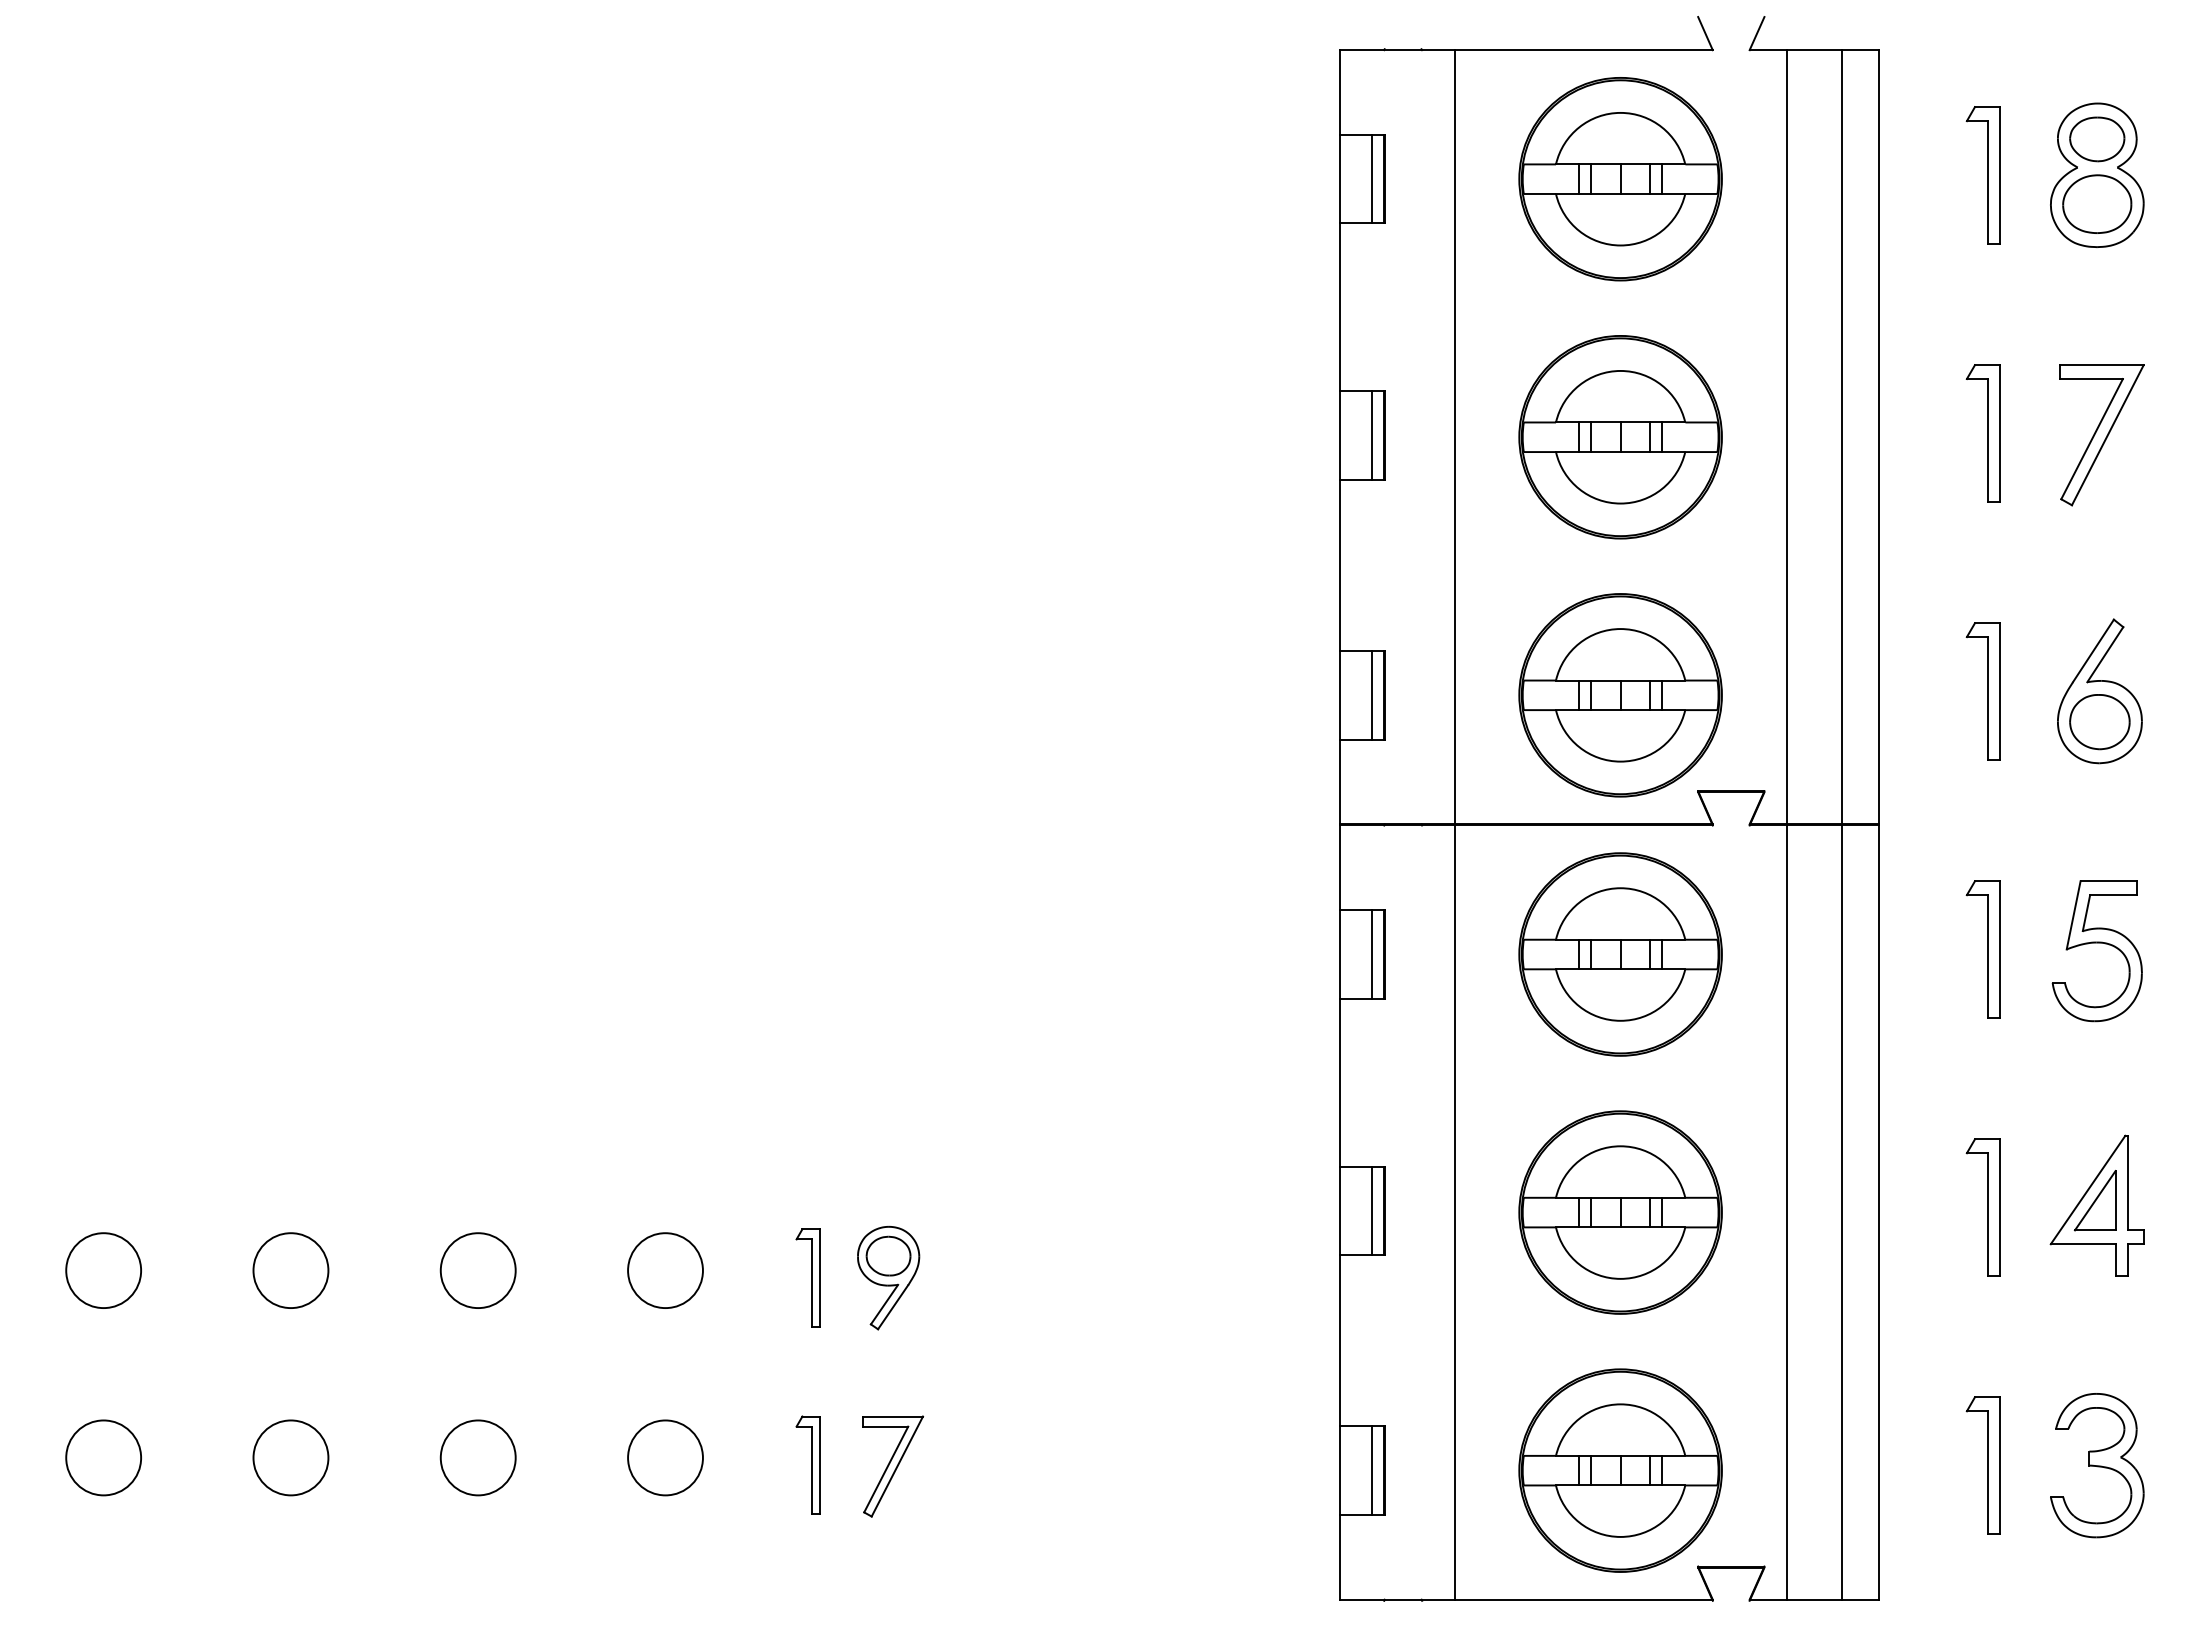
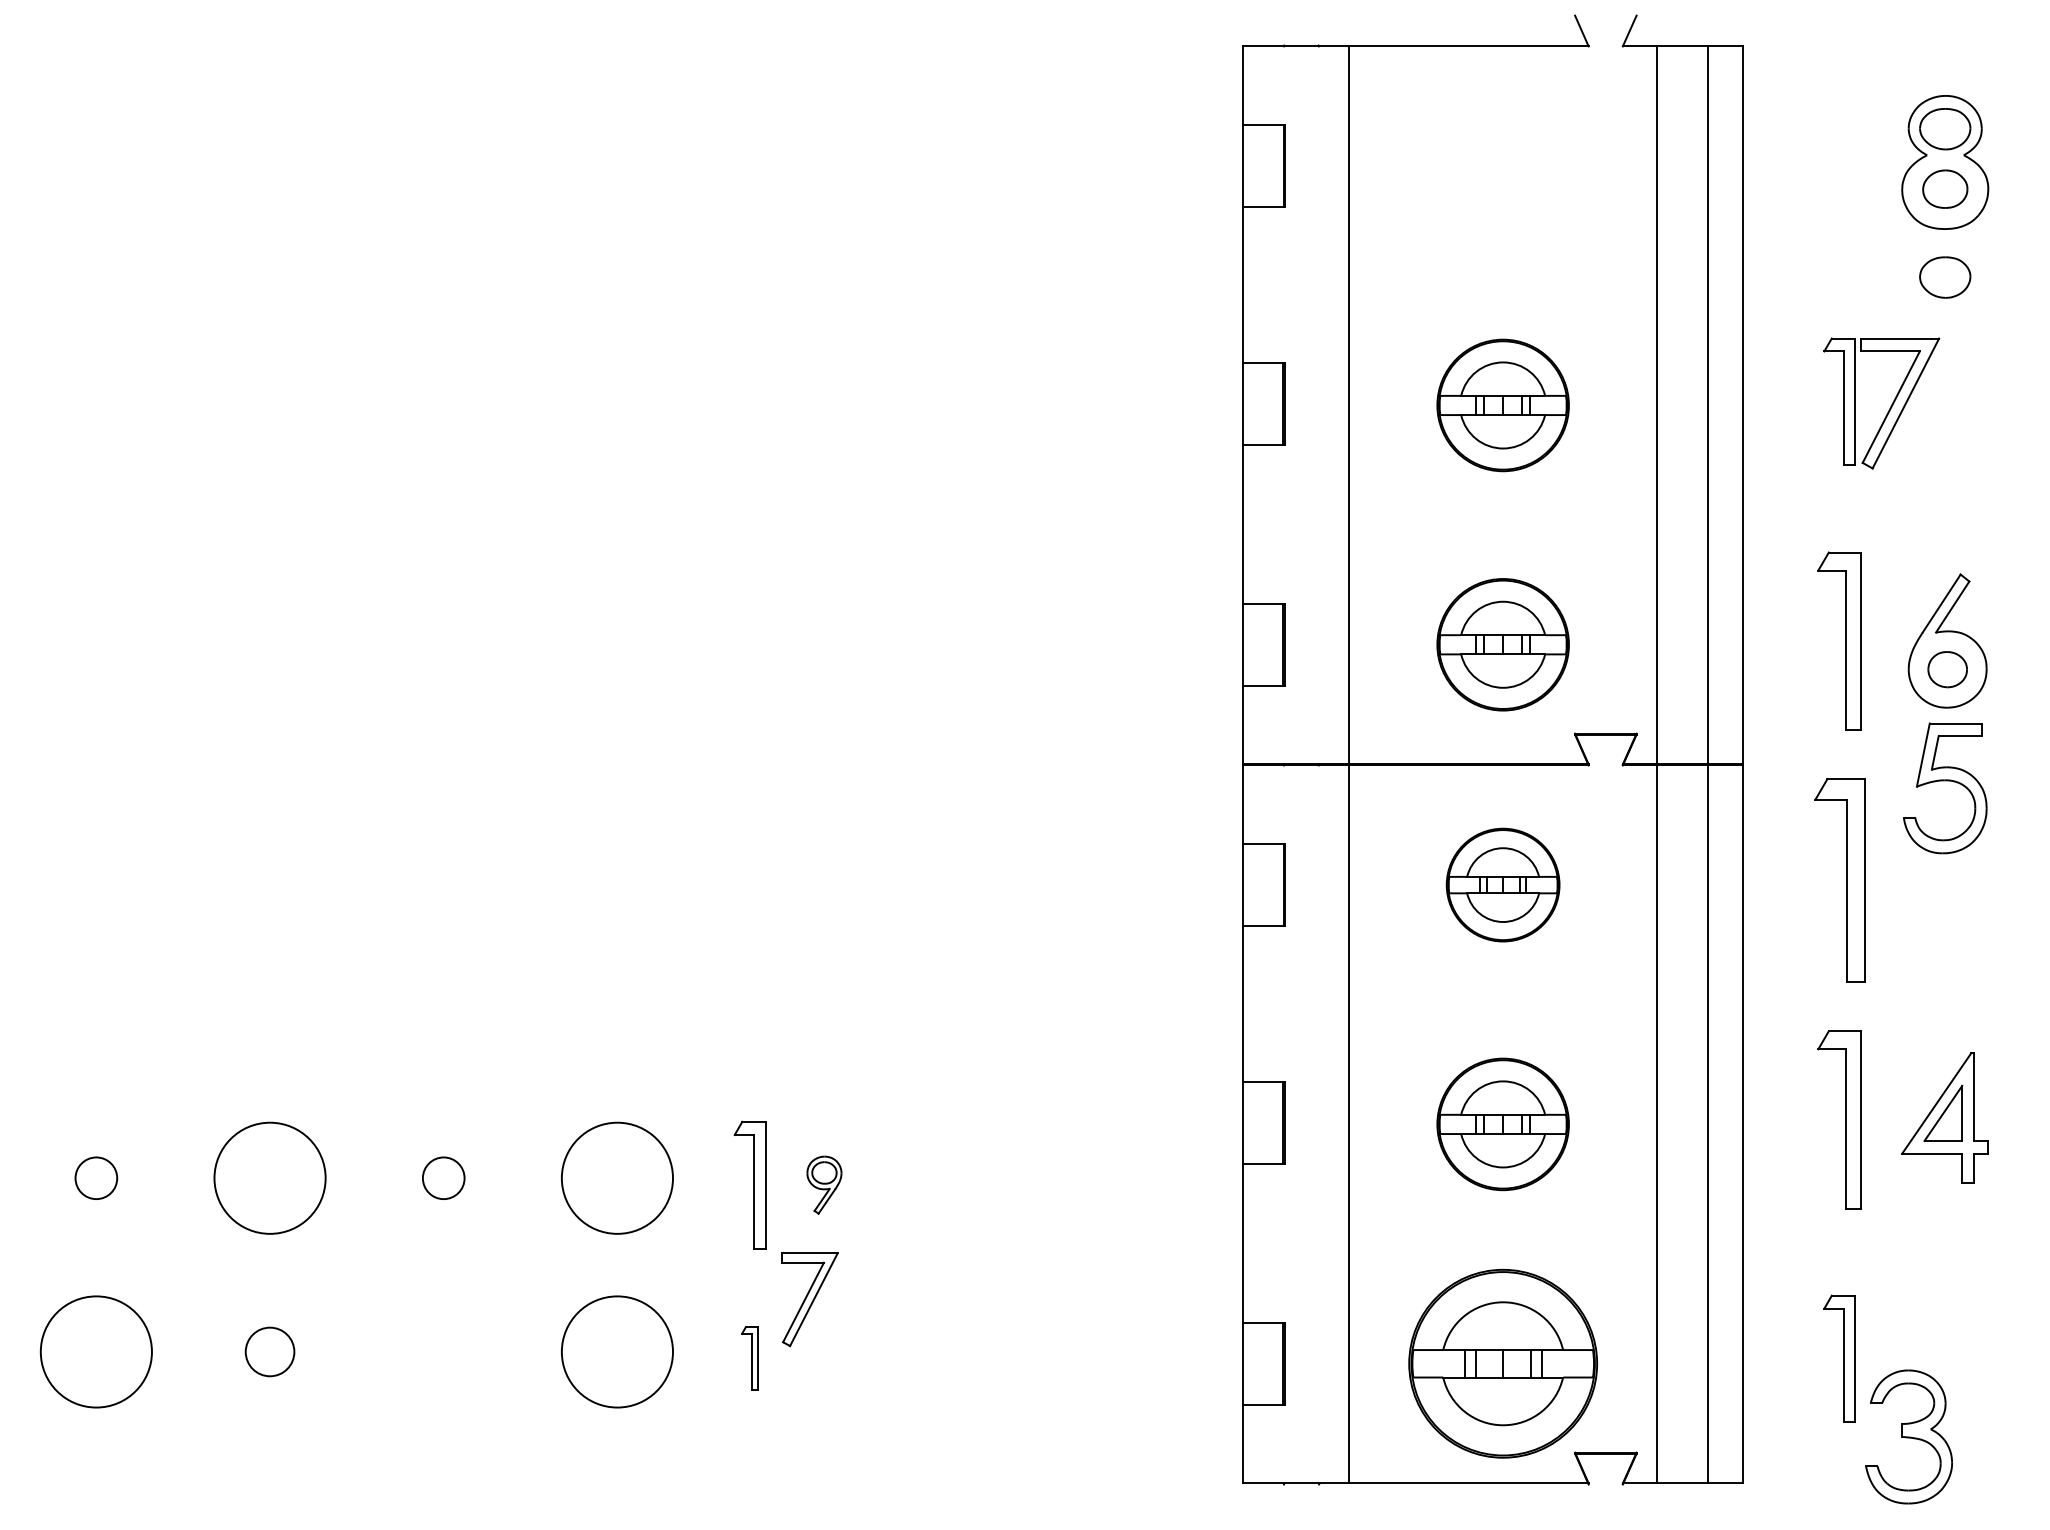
part: (1982, 175) -> (1838, 162), removed
line: (1371, 179) -> (1272, 166), removed
part: (1620, 179) -> (1503, 166), removed
part: (2097, 203) -> (1945, 188), size x0.7
part: (2097, 299) -> (1945, 277), added
line: (1371, 435) -> (1272, 403), removed
part: (2101, 435) -> (1900, 403), moved
part: (1620, 437) -> (1503, 405), size x0.7
part: (1982, 691) -> (1838, 641), size x1.4
line: (1371, 695) -> (1272, 644), removed
part: (1620, 695) -> (1503, 644), size x0.7
part: (2099, 722) -> (1947, 669), size x0.7
part: (2096, 943) -> (1944, 781), moved
part: (1982, 949) -> (1838, 880), size x1.6
line: (1371, 954) -> (1272, 885), removed
part: (1620, 954) -> (1503, 885), size x0.6
part: (1982, 1207) -> (1838, 1119), size x1.4
line: (1371, 1210) -> (1272, 1122), removed
part: (1620, 1212) -> (1503, 1124), size x0.7
circle: (103, 1270) -> (96, 1178), size x0.6
circle: (290, 1270) -> (269, 1178), size x1.6
circle: (477, 1270) -> (443, 1178), size x0.6
circle: (665, 1270) -> (617, 1178), size x1.6
part: (807, 1277) -> (749, 1184), size x1.4
part: (888, 1277) -> (824, 1184), size x0.6
circle: (103, 1457) -> (96, 1351), size x1.6
circle: (290, 1457) -> (269, 1351), size x0.7
circle: (477, 1457) -> (443, 1351), removed
circle: (665, 1457) -> (617, 1351), size x1.6
part: (807, 1464) -> (749, 1358), size x0.7
part: (2097, 1465) -> (1909, 1436), moved
part: (893, 1466) -> (810, 1299), moved
line: (1371, 1470) -> (1272, 1363), removed

